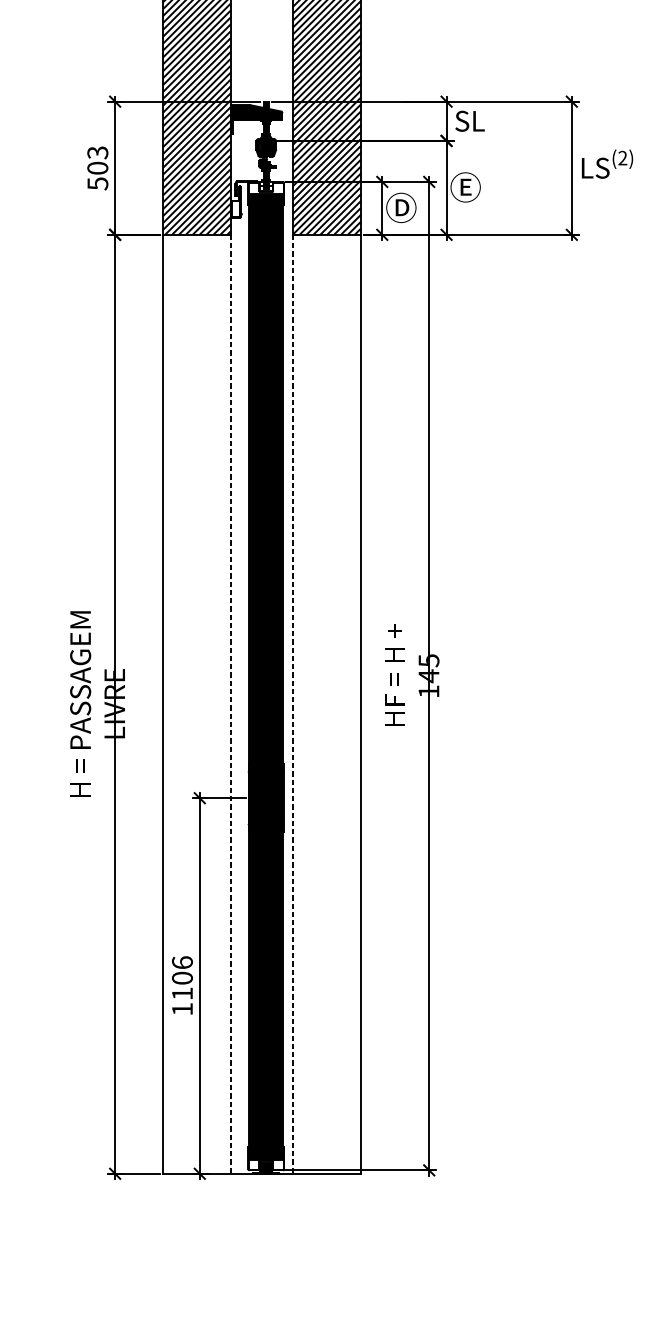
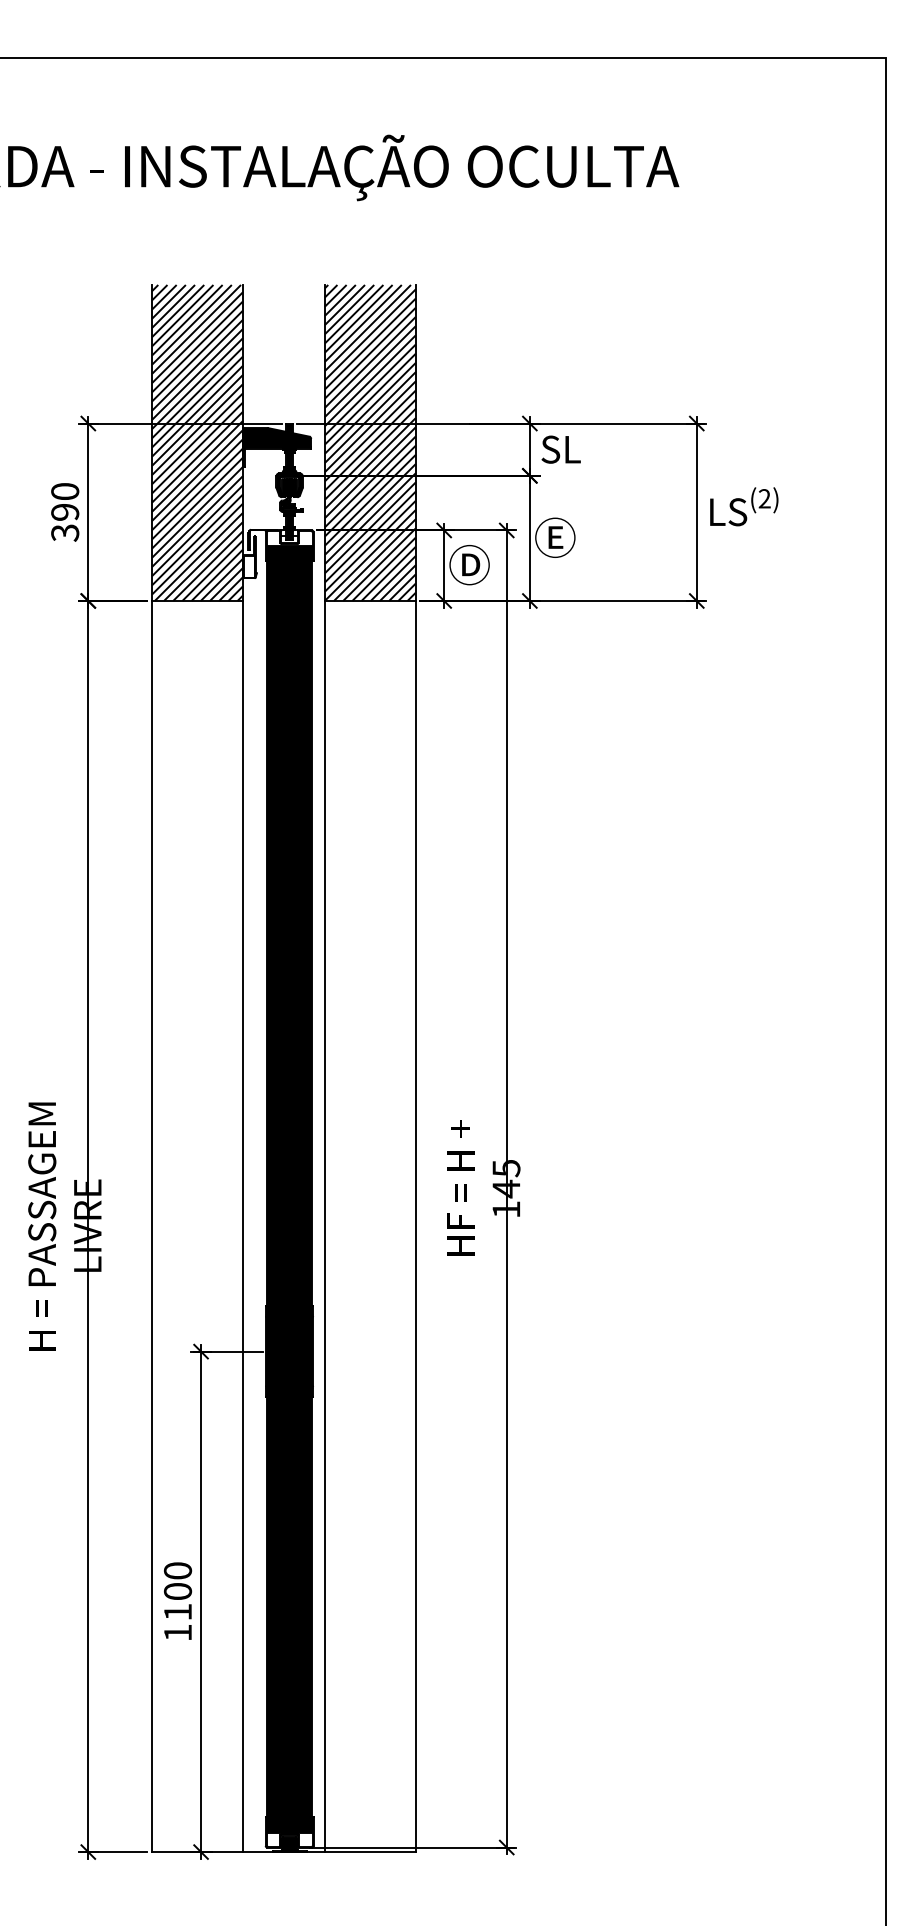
text: (98, 168) -> (65, 512), 503 -> 390
line: (230, 704) -> (242, 1226), dashed -> solid
line: (292, 704) -> (324, 1226), dashed -> solid
text: (182, 962) -> (177, 1570), 1106 -> 1100

